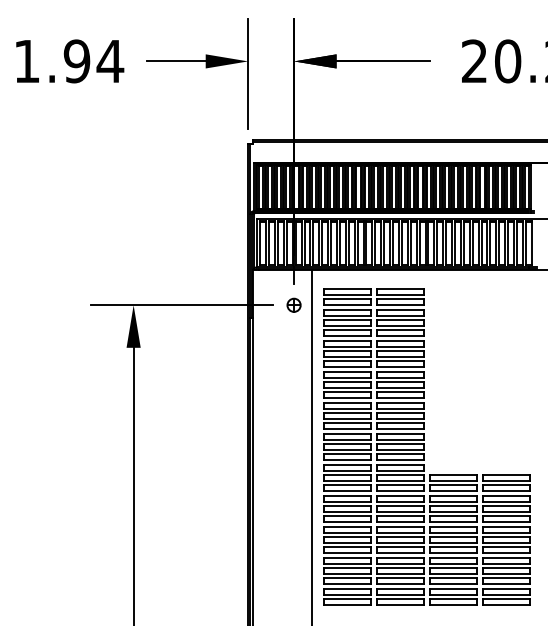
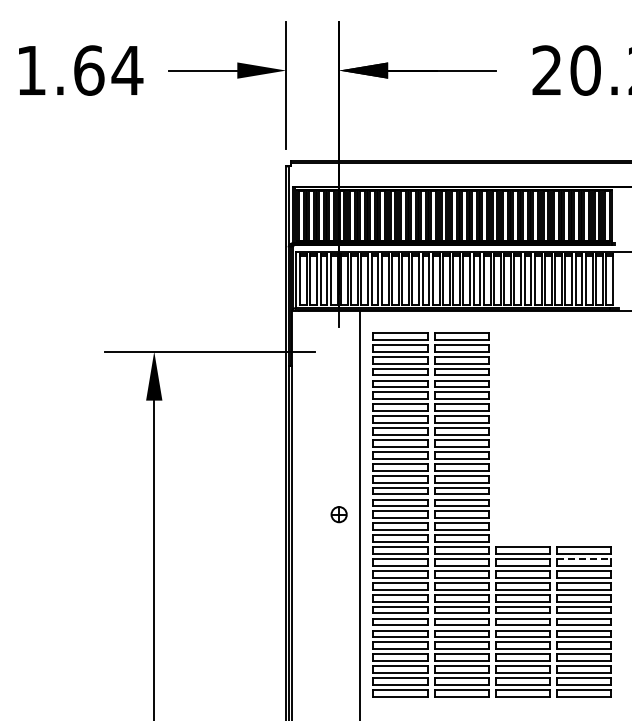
text: (76, 61) -> (88, 70), 1.94 -> 1.64
part: (293, 305) -> (338, 514), moved
line: (507, 485) -> (584, 559), solid -> dashed

